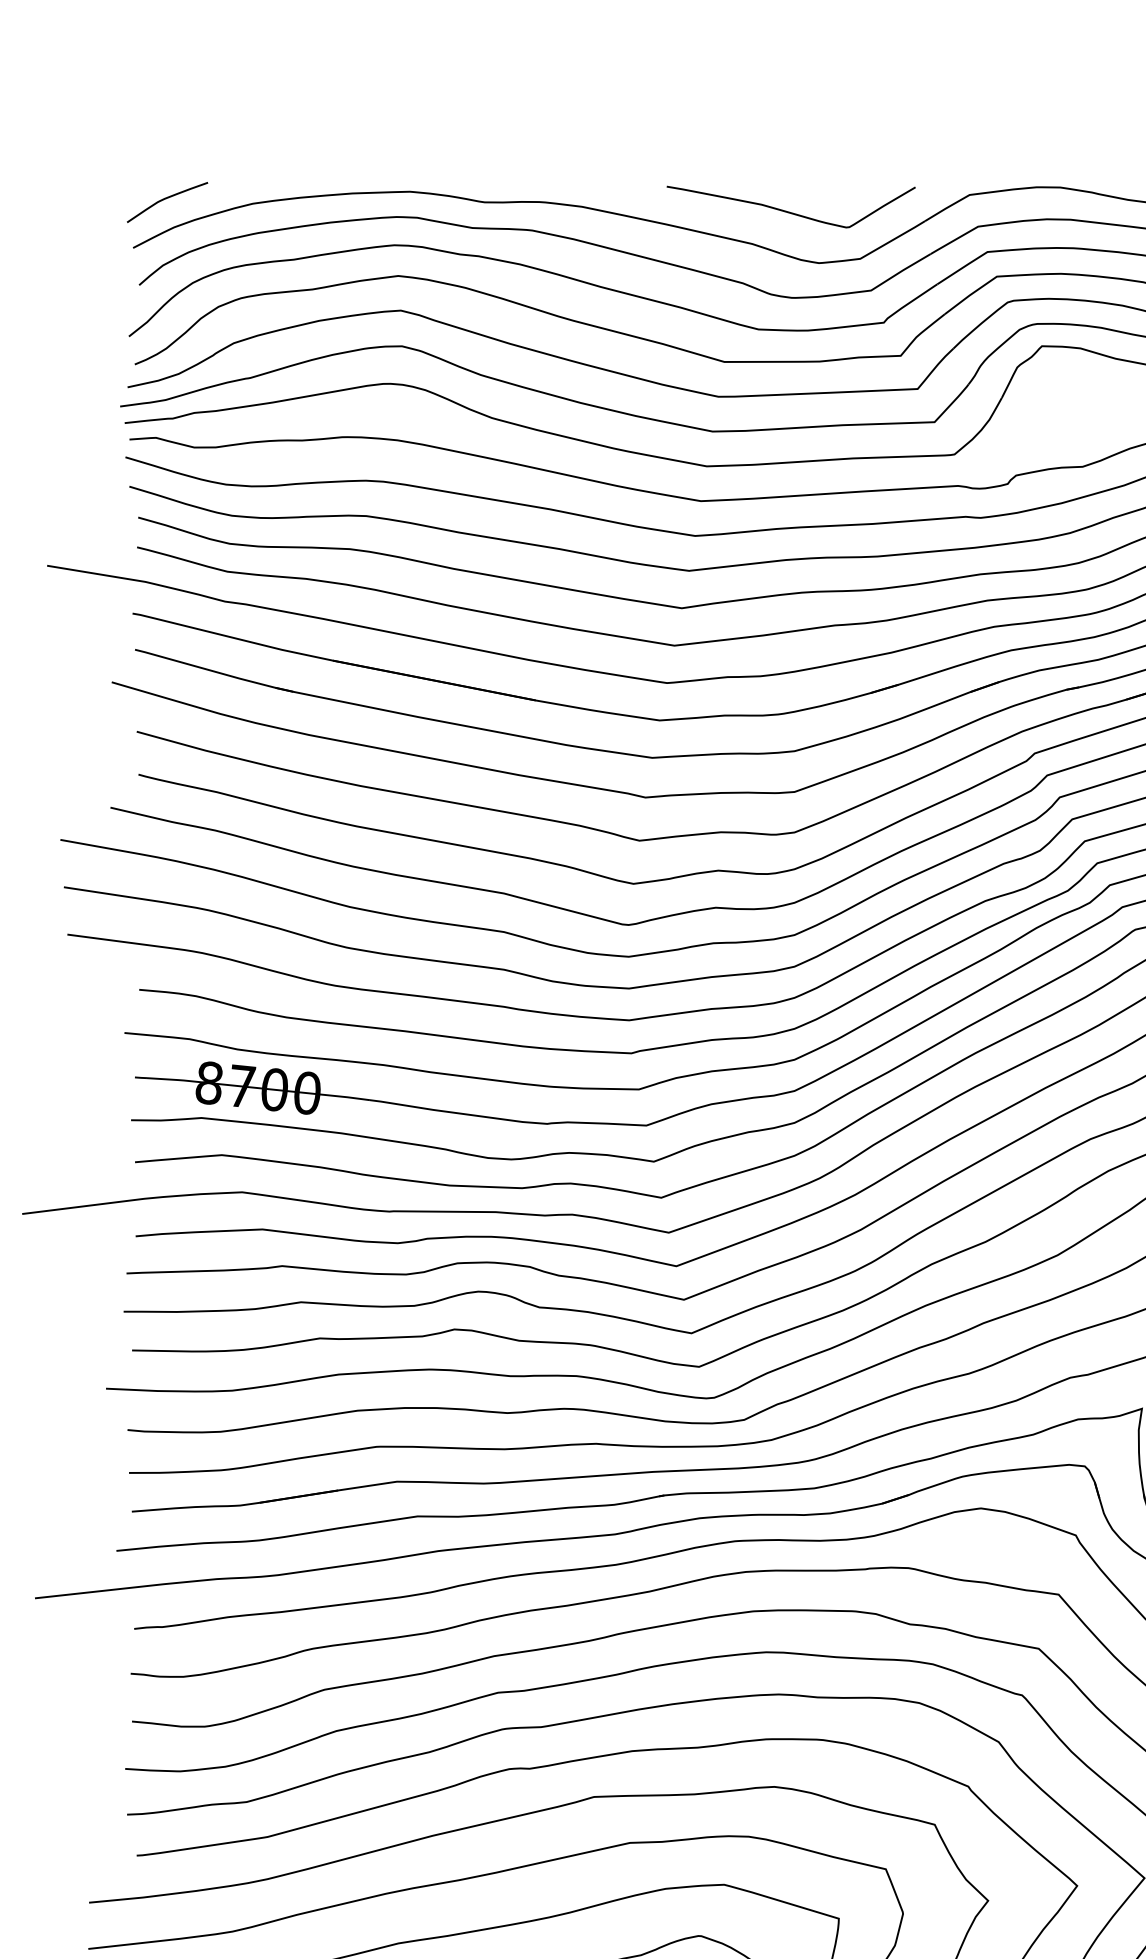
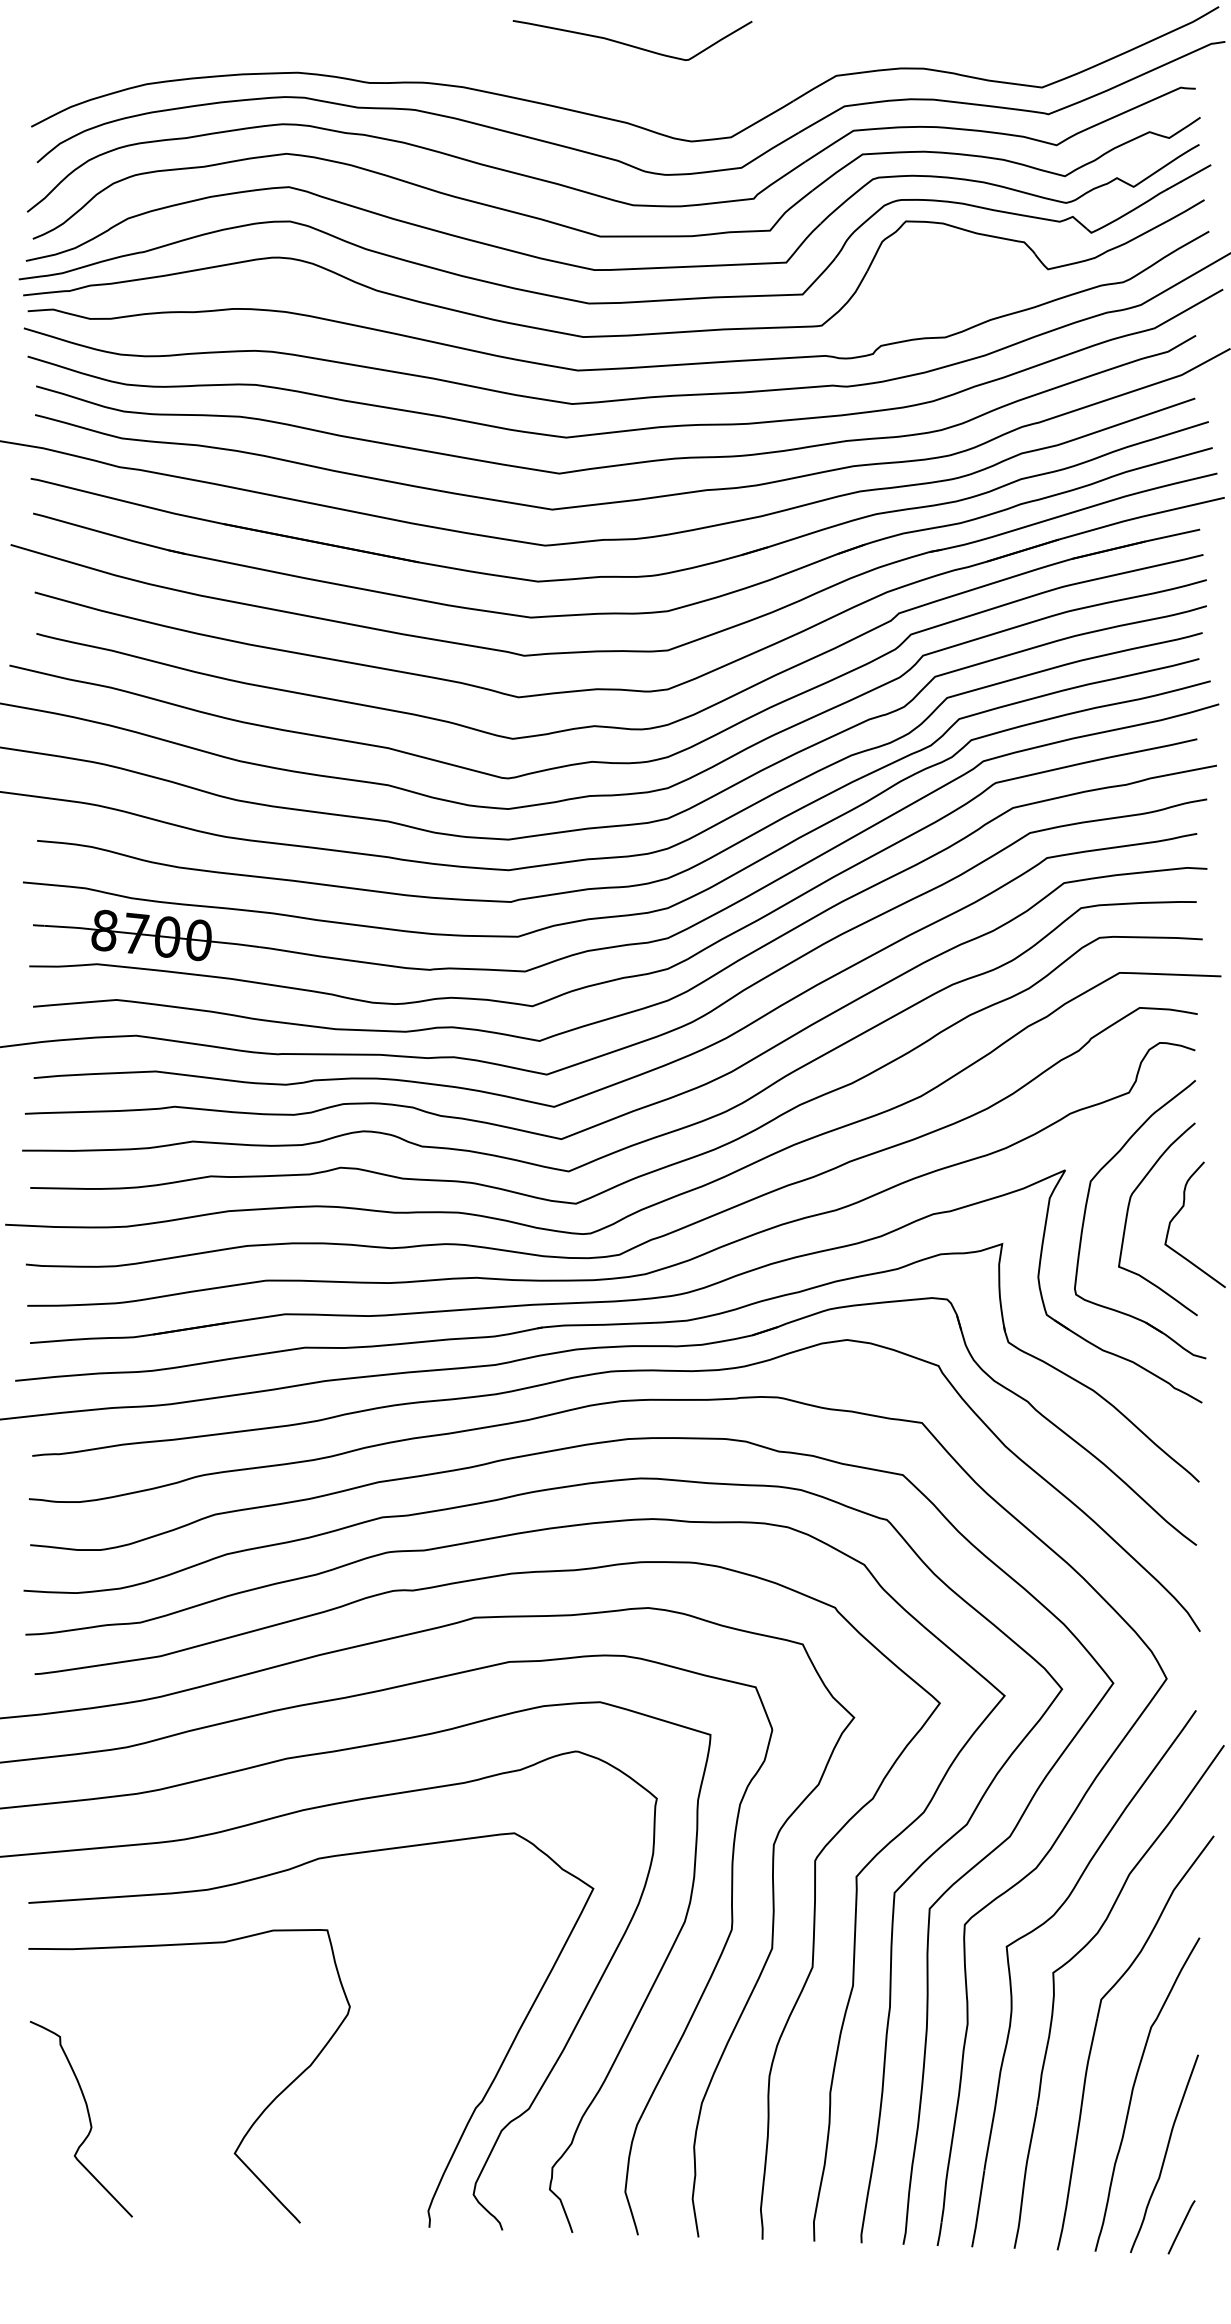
curve: (165, 199) -> (62, 80), removed
curve: (789, 211) -> (630, 44), moved

